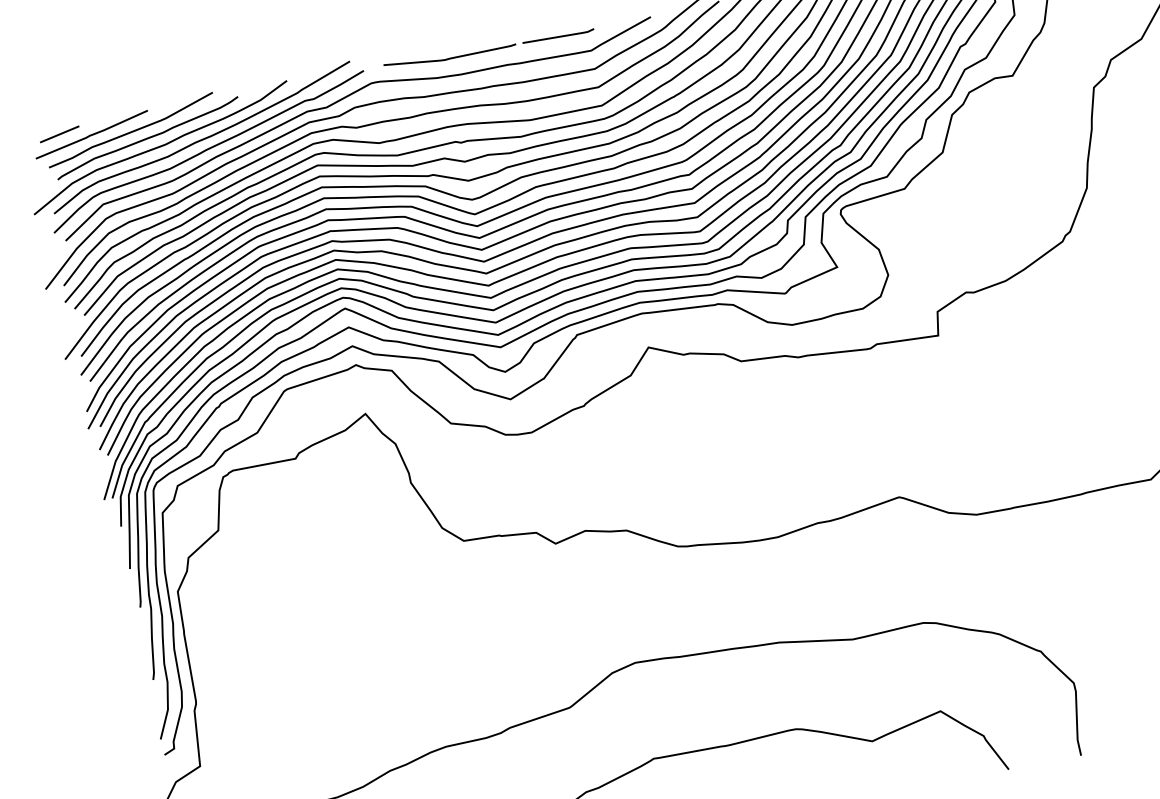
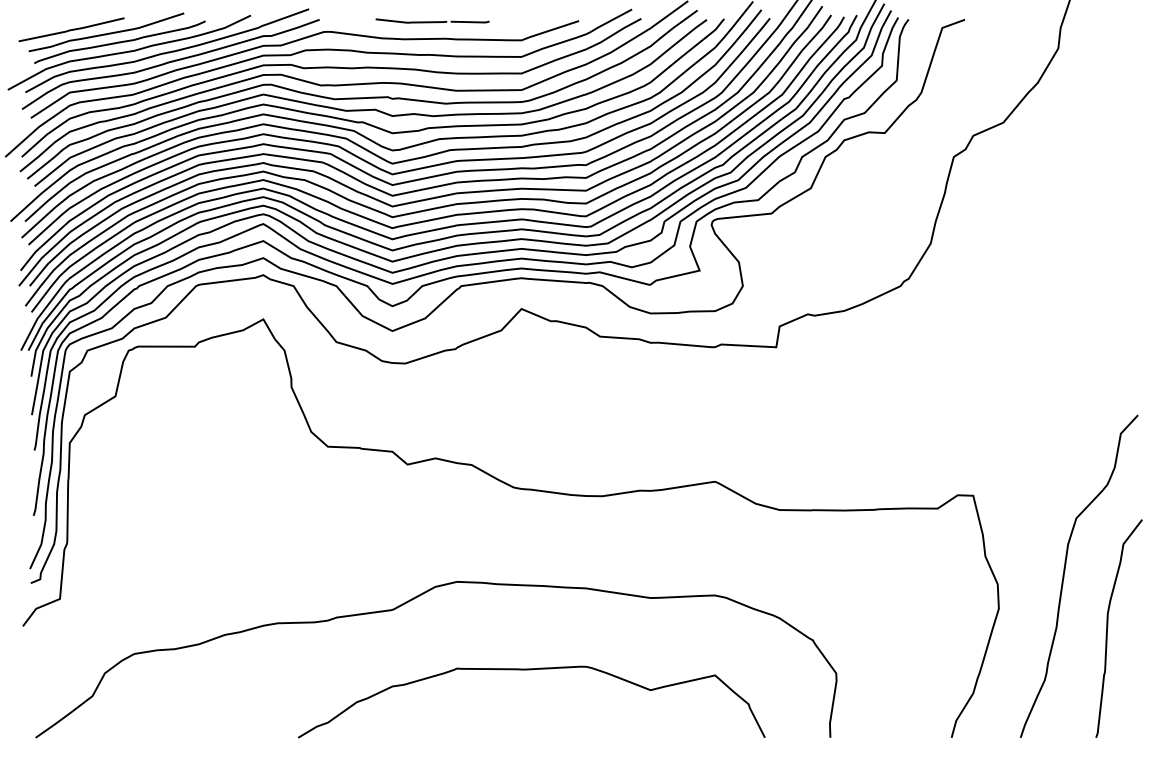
part: (488, 47) -> (432, 20), size x0.6
line: (59, 133) -> (43, 23), removed

